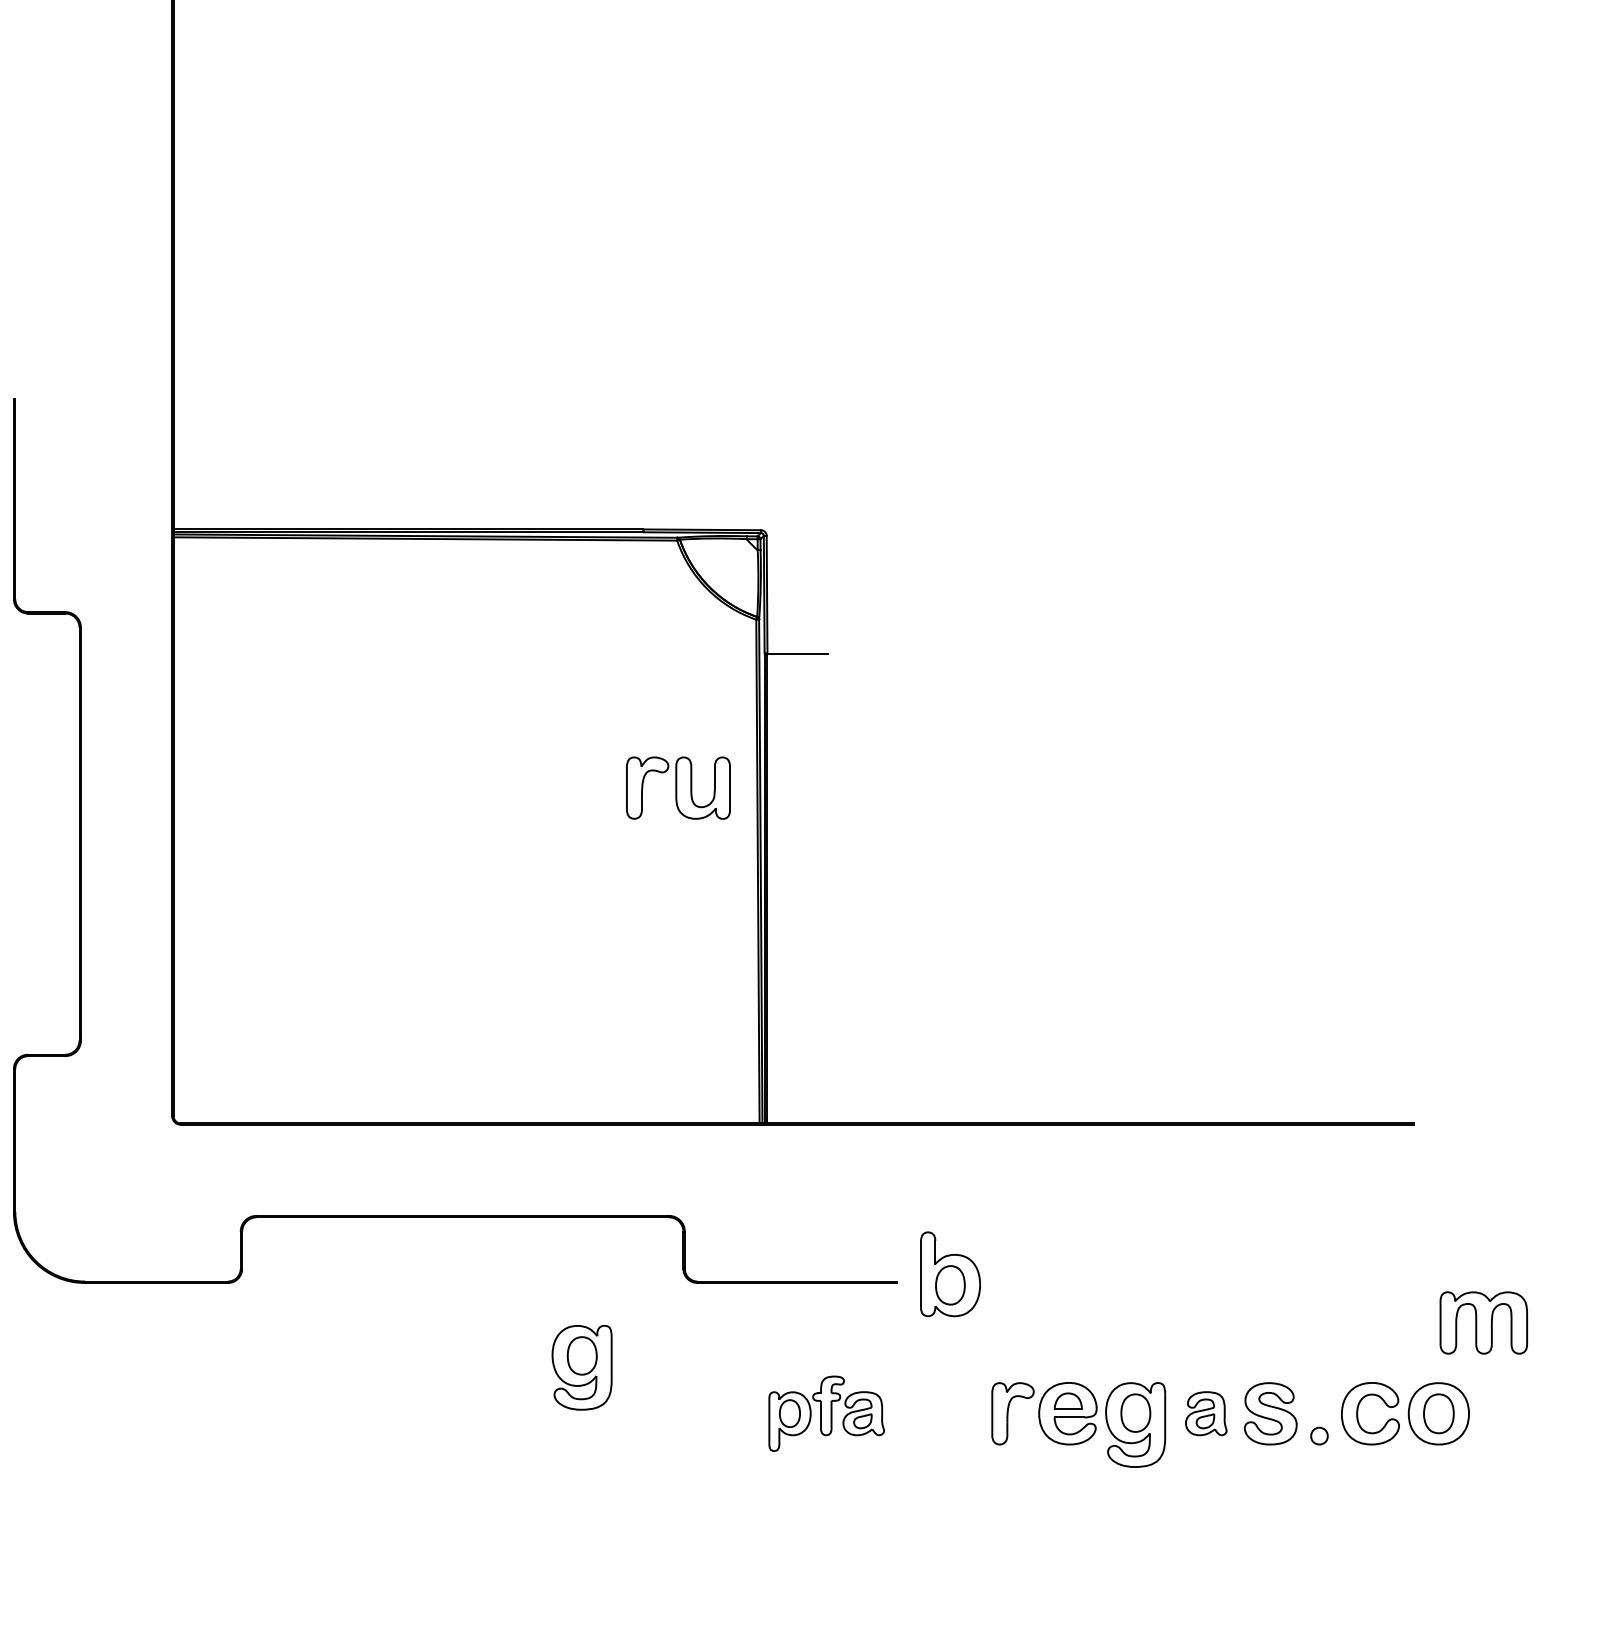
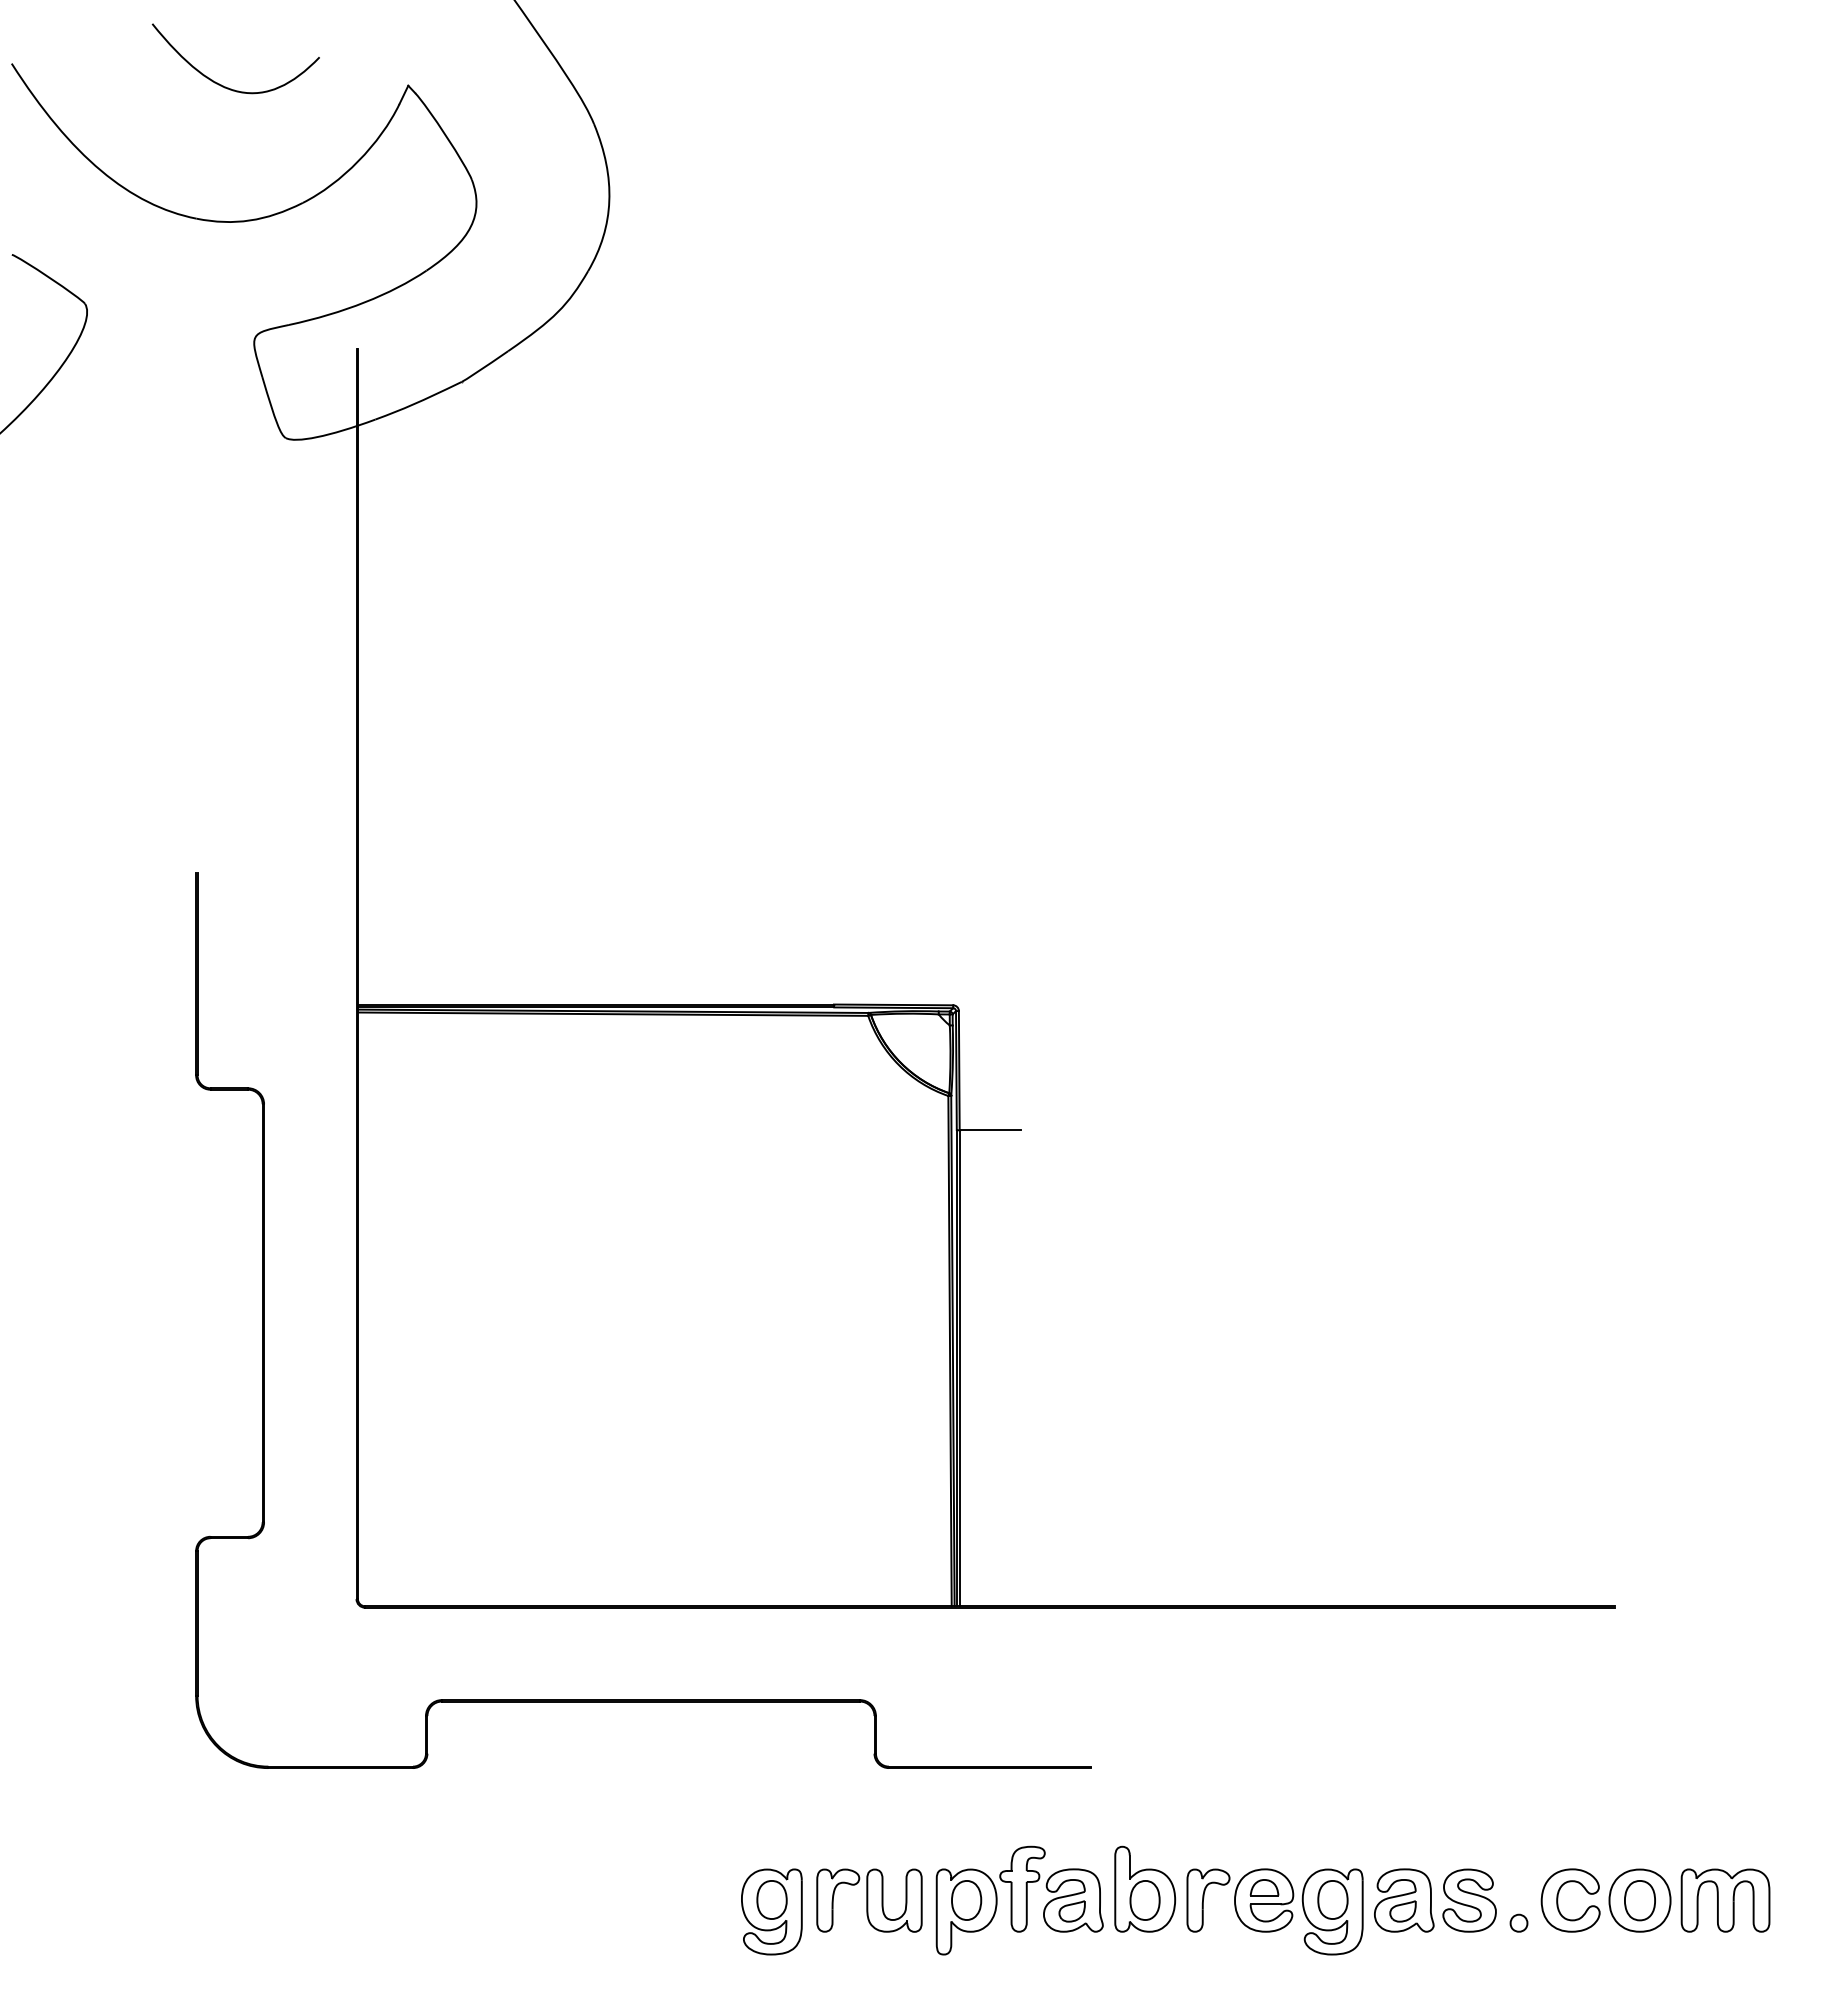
part: (678, 787) -> (869, 1900), moved
part: (950, 1273) -> (1145, 1888), moved
part: (1483, 1322) -> (1725, 1900), moved
part: (581, 1367) -> (771, 1911), moved
part: (826, 1413) -> (1019, 1900), size x1.43
part: (1206, 1413) -> (1404, 1900), size x1.43

